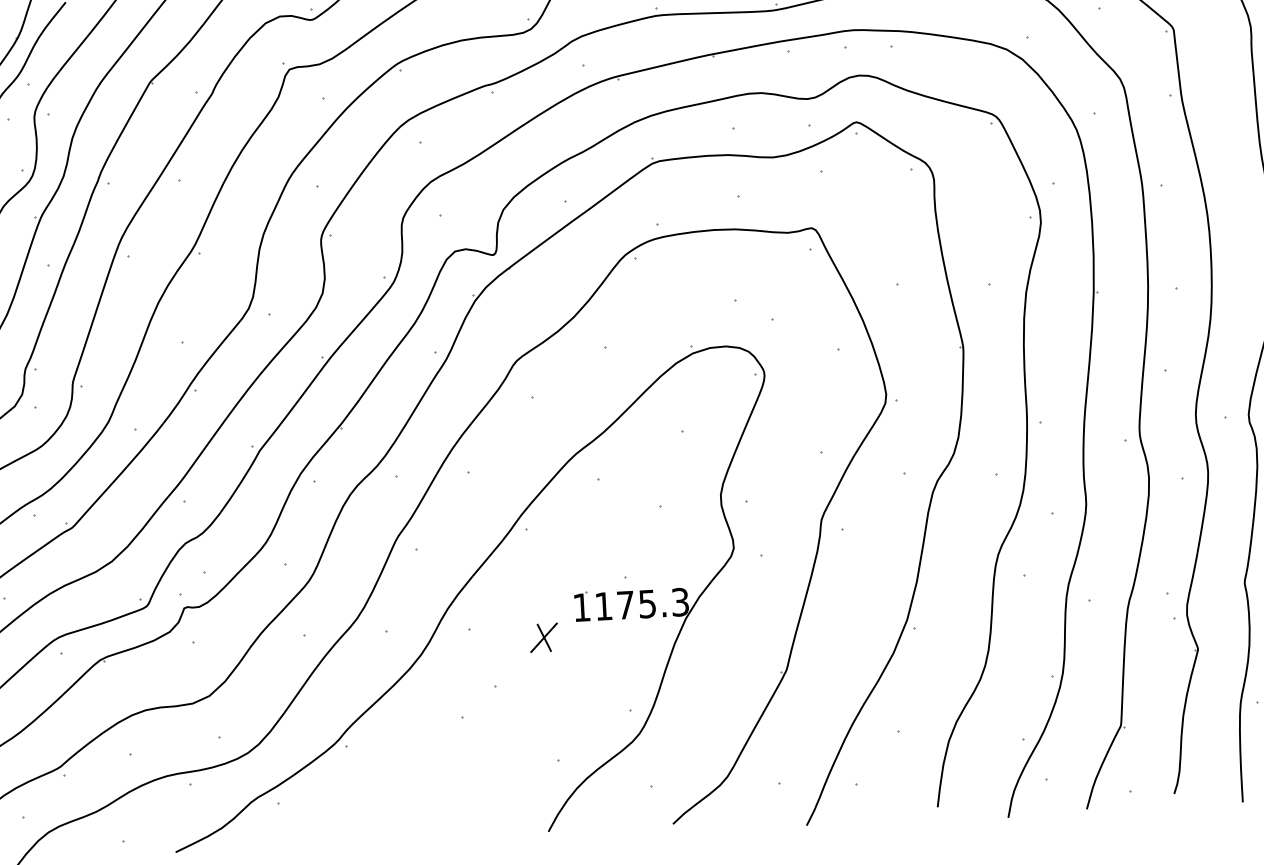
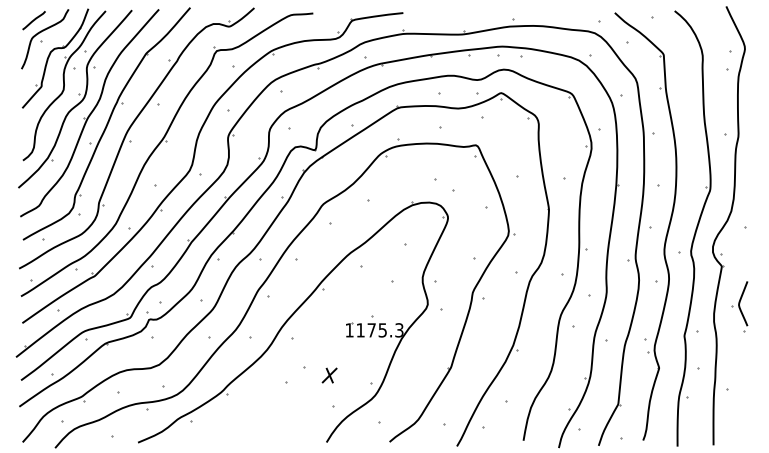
part: (543, 637) -> (329, 375), moved

